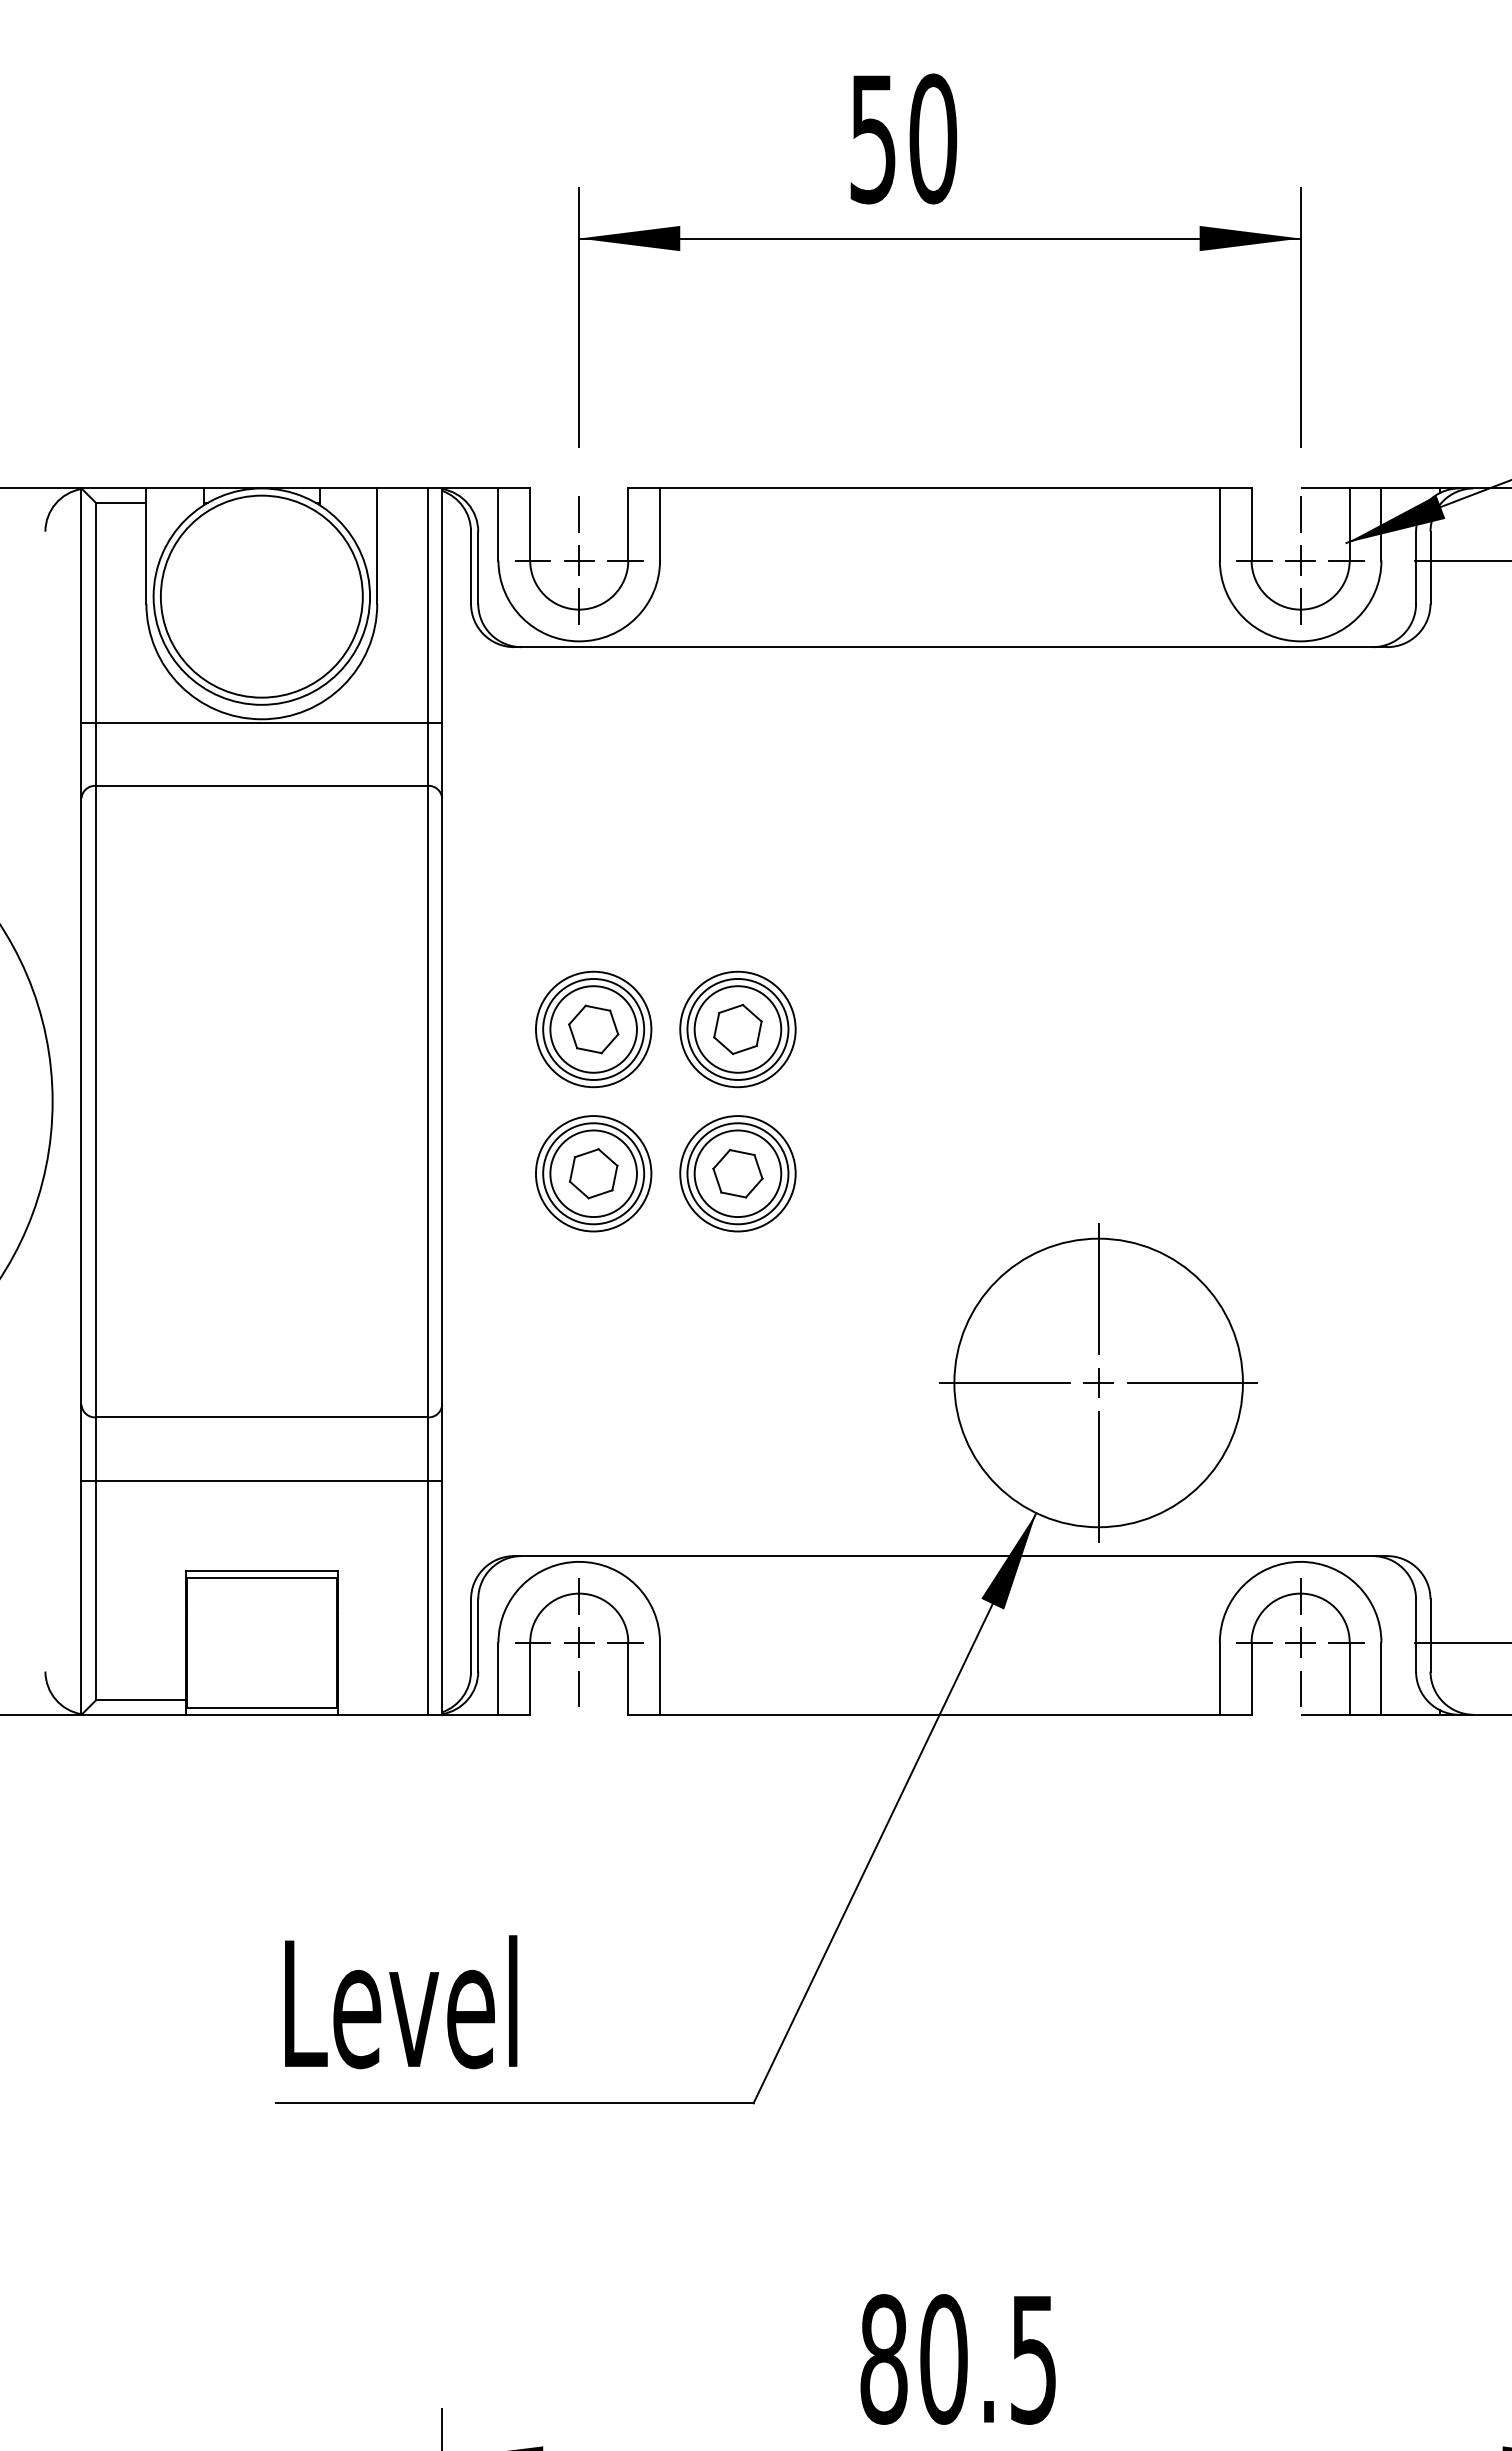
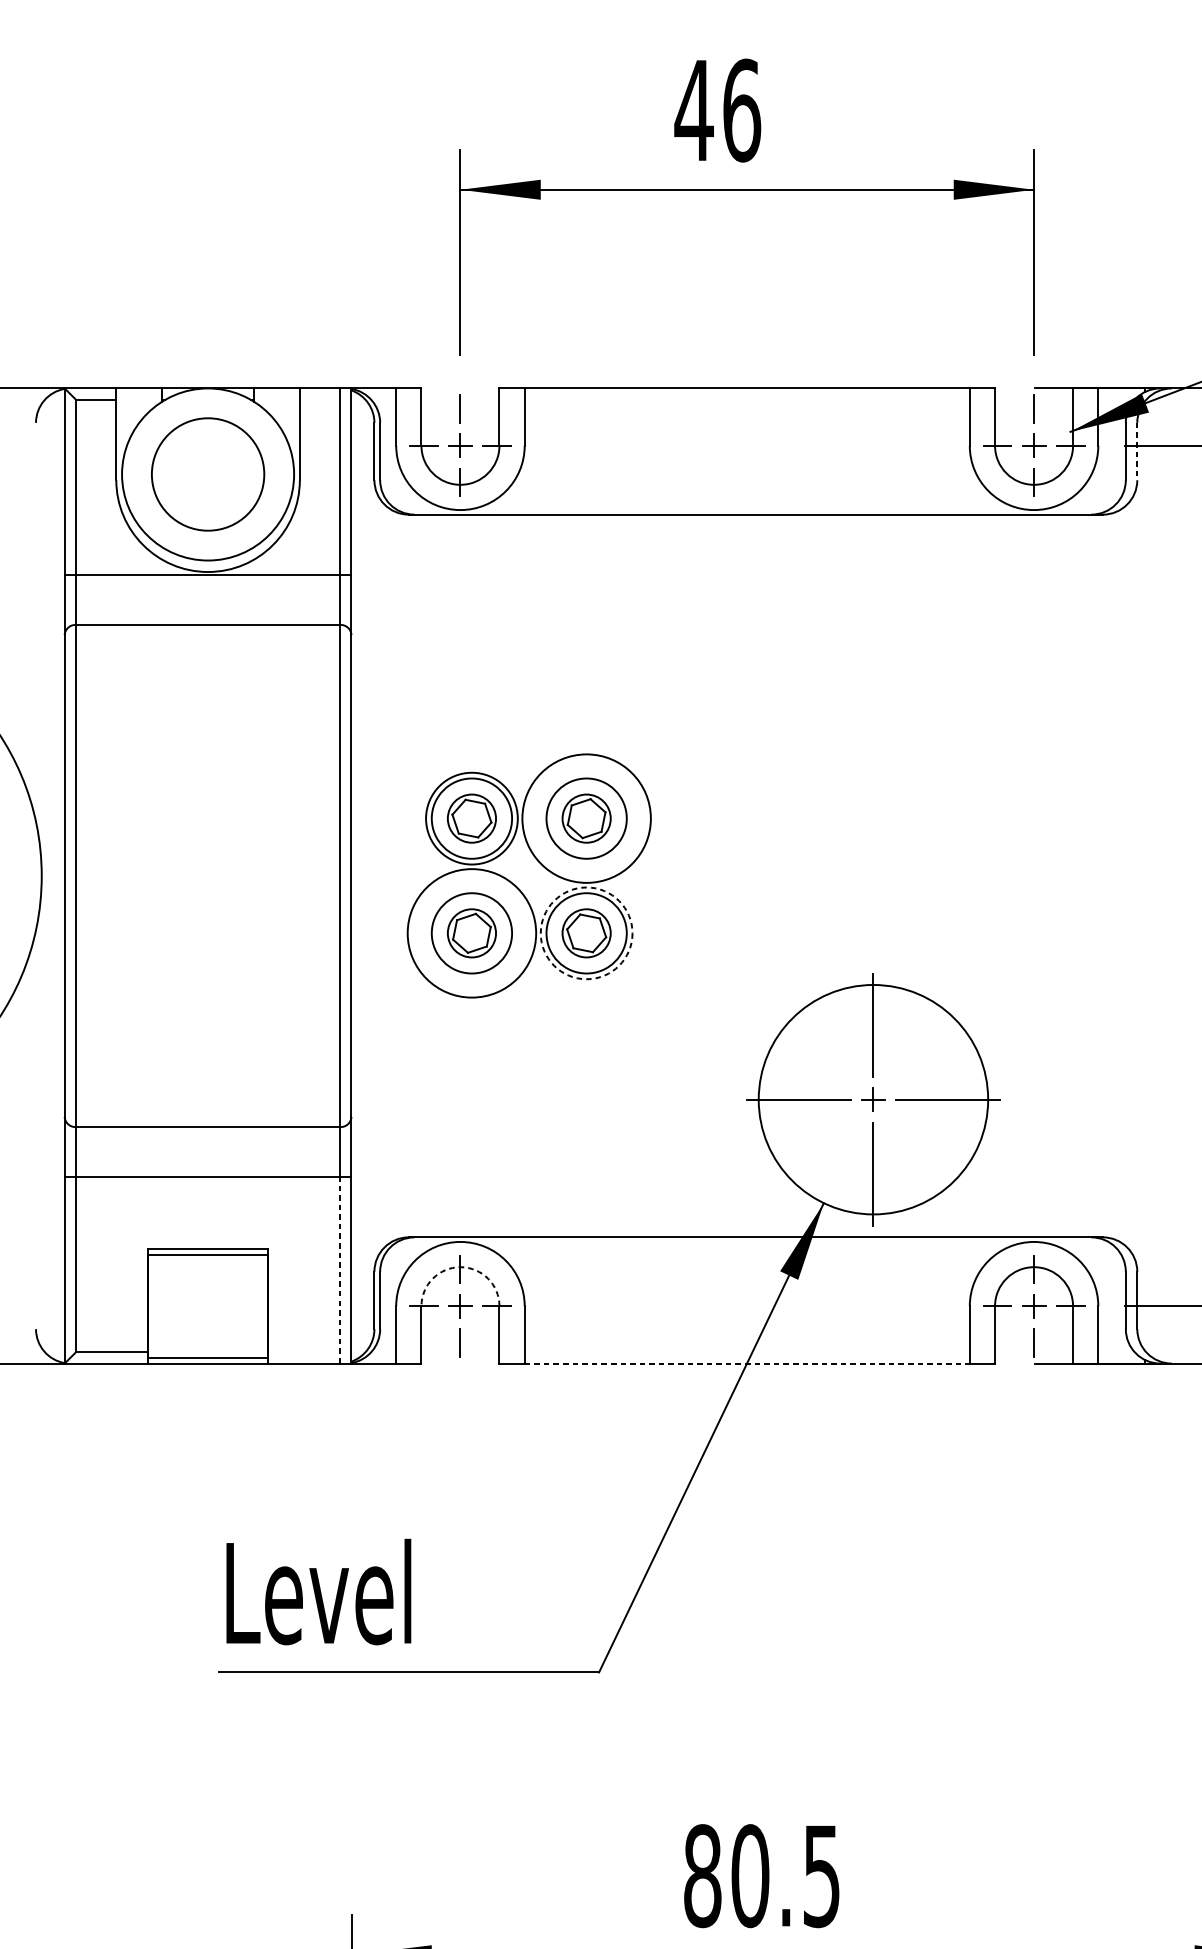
text: (902, 138) -> (717, 110), 50 -> 46
line: (1430, 568) -> (1137, 452), solid -> dashed
circle: (261, 596) -> (207, 474), size x0.7
circle: (593, 1029) -> (471, 818), size x0.7
circle: (737, 1029) -> (586, 818), size x0.7
circle: (737, 1029) -> (586, 818), size x1.4
circle: (593, 1173) -> (471, 933), size x0.7
circle: (593, 1173) -> (471, 933), size x1.4
circle: (737, 1173) -> (586, 933), size x0.7
circle: (737, 1173) -> (586, 933), solid -> dashed
arc: (579, 1593) -> (460, 1267), solid -> dashed
line: (427, 1597) -> (339, 1270), solid -> dashed
line: (939, 1714) -> (746, 1363), solid -> dashed

